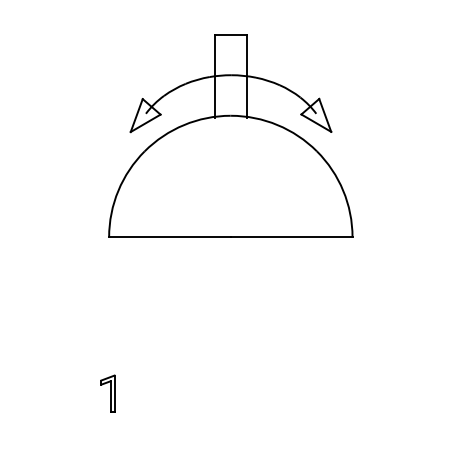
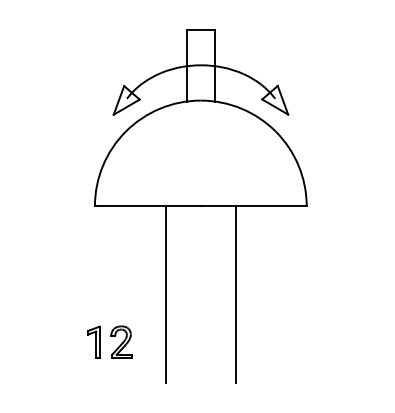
line: (190, 338) -> (165, 294), added
line: (271, 338) -> (236, 294), added
part: (139, 392) -> (121, 341), added

